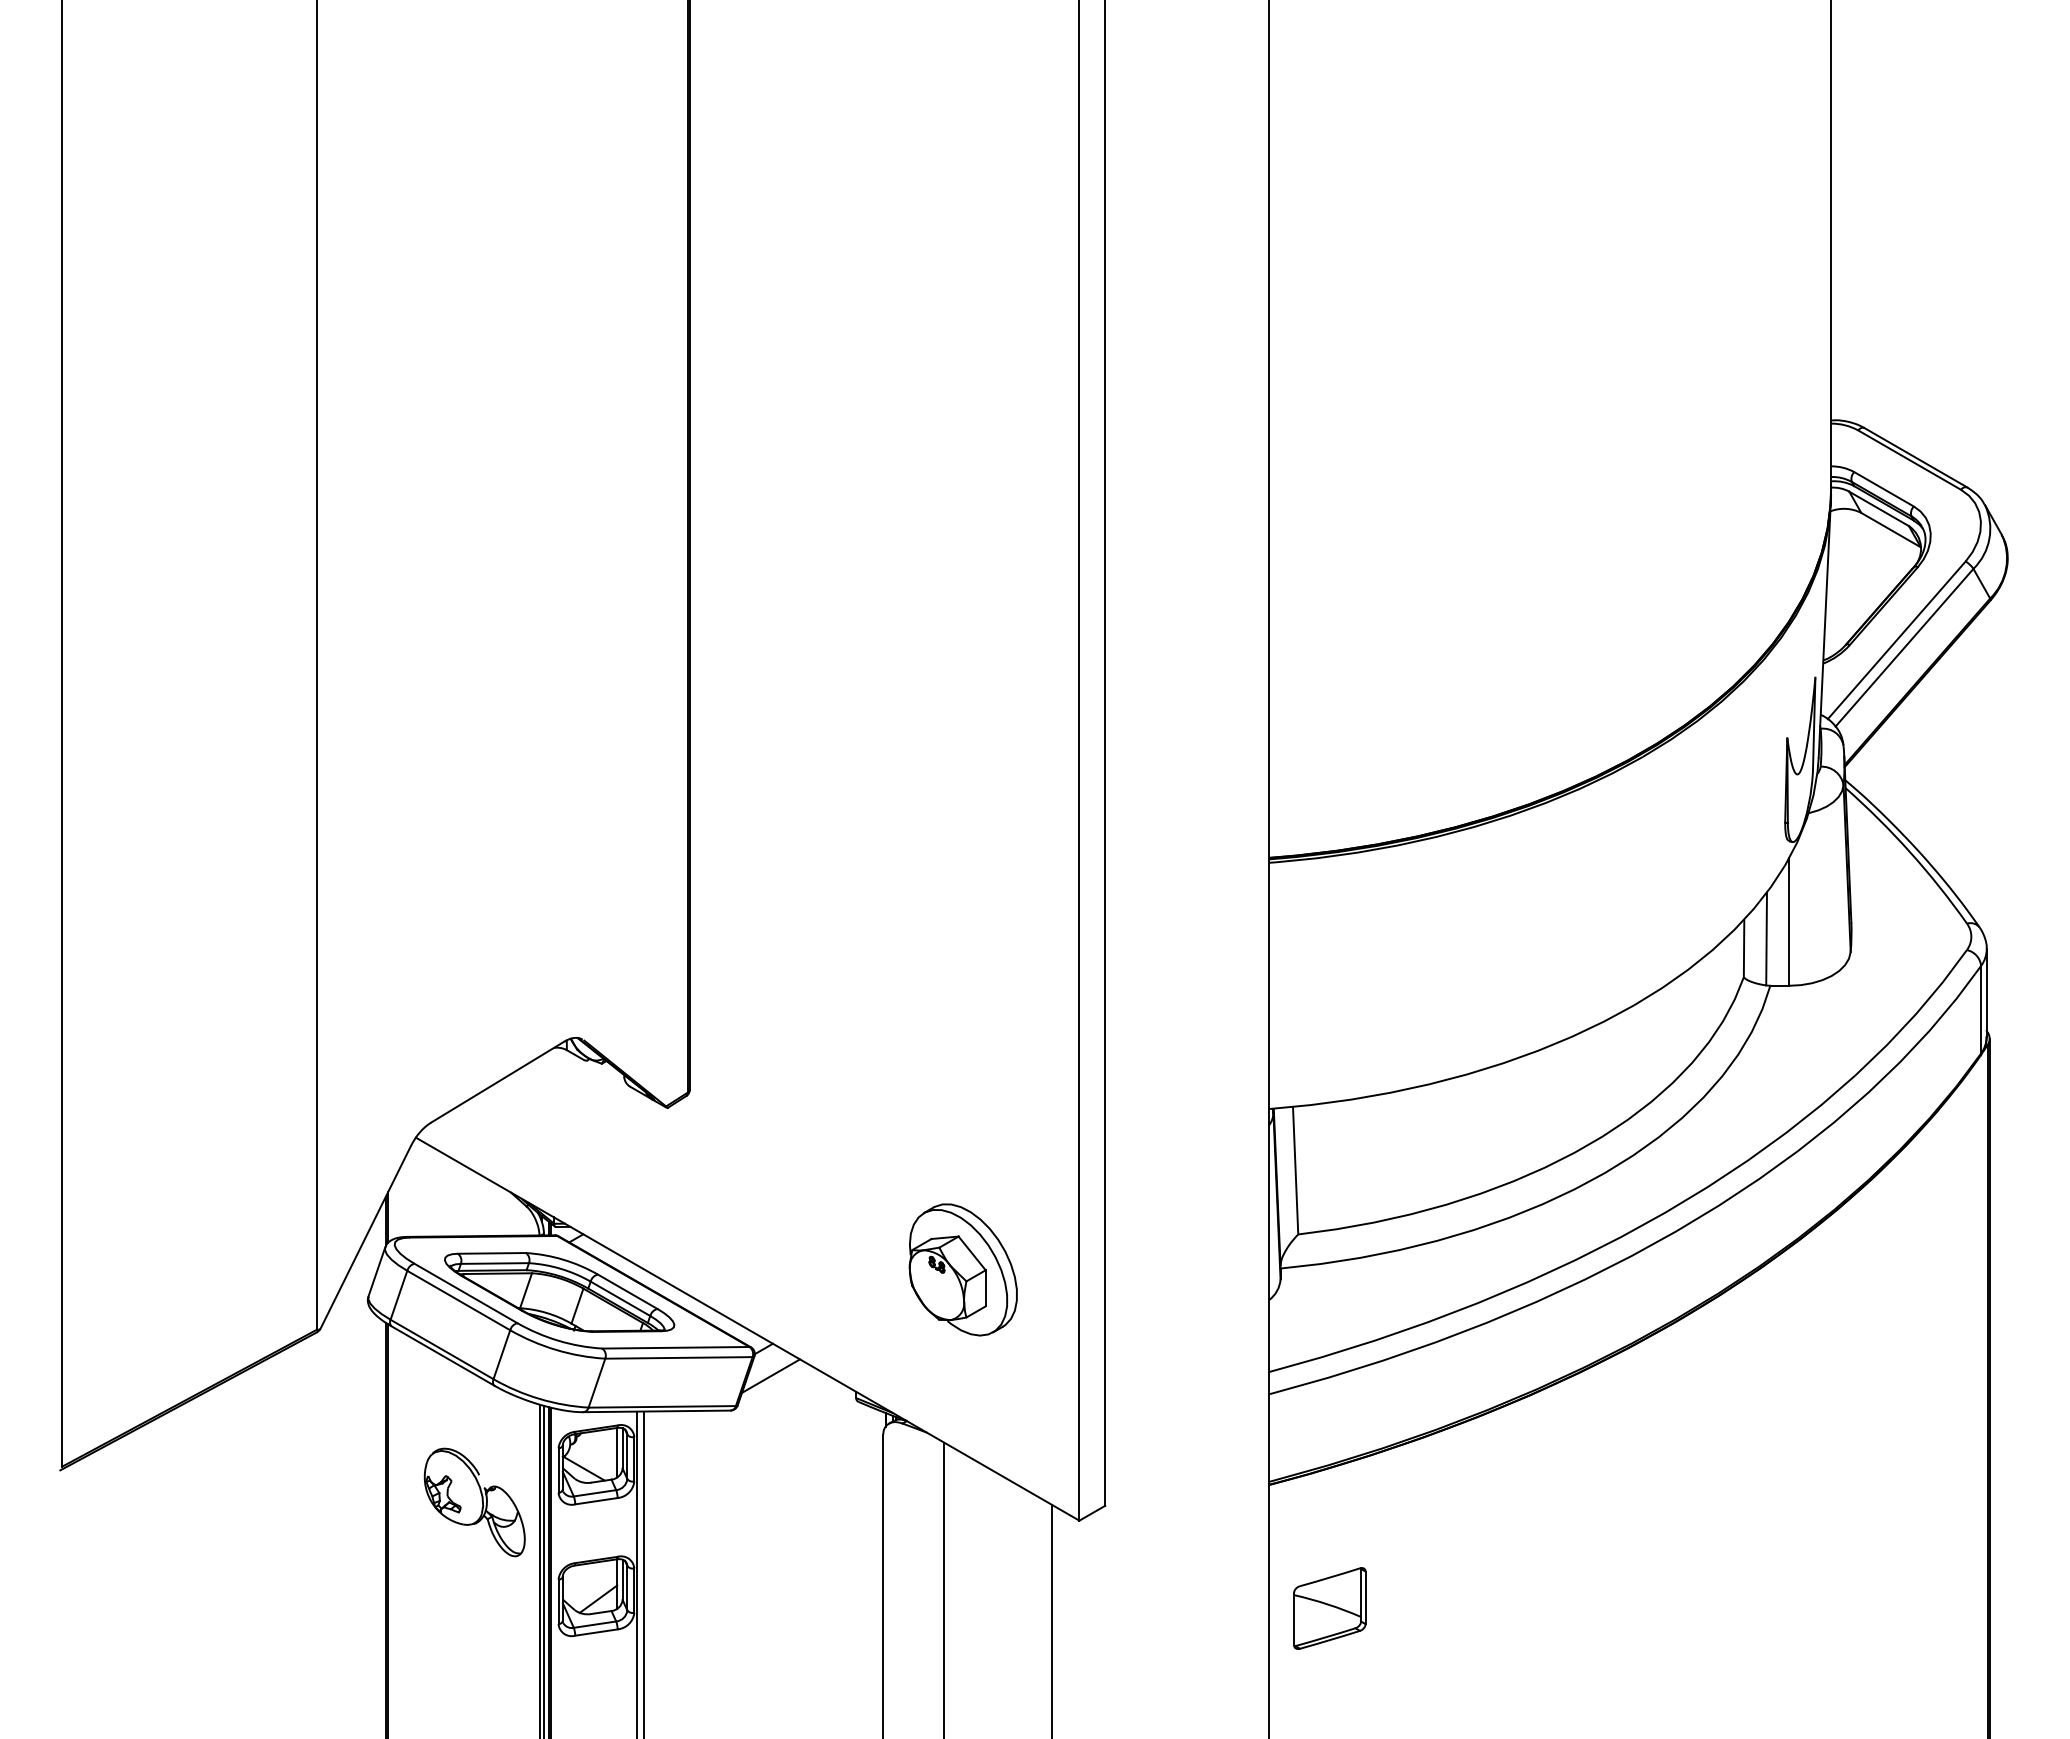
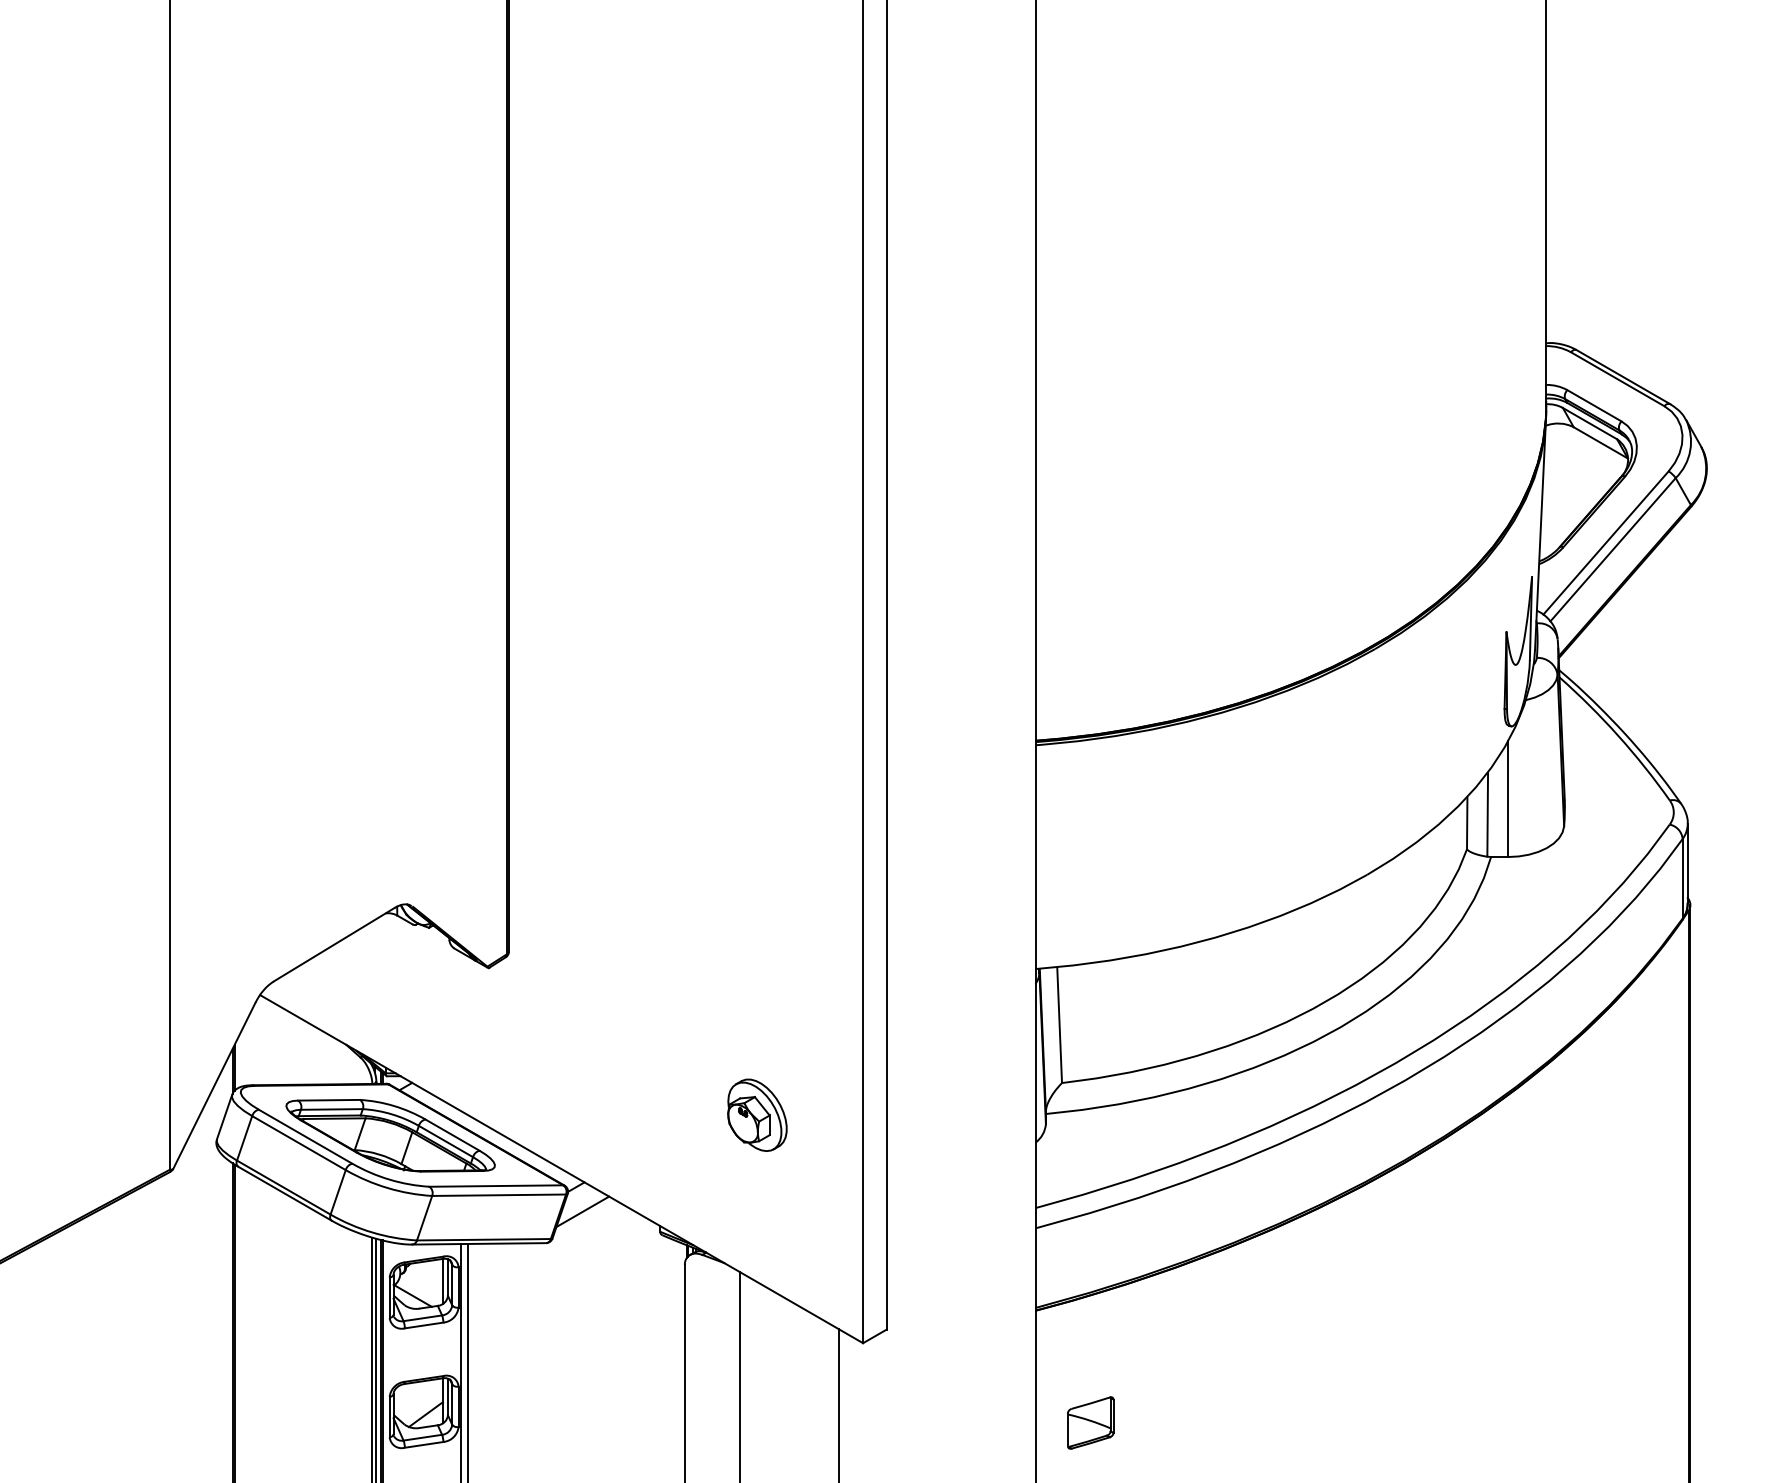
part: (962, 1269) -> (756, 1114), size x0.6
part: (474, 1502) -> (313, 1326), removed
part: (1329, 1608) -> (1090, 1423), size x0.7

